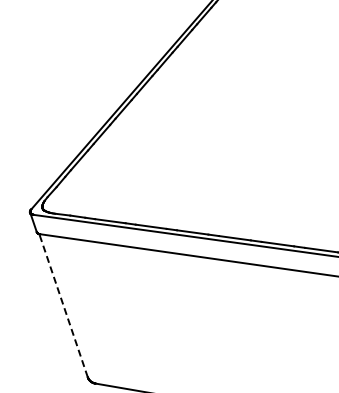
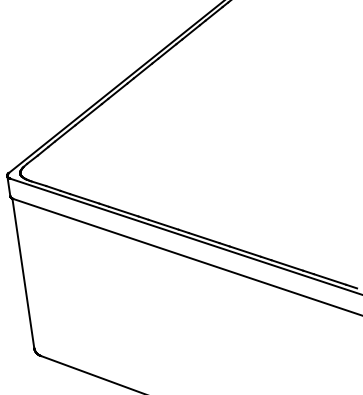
line: (63, 305) -> (23, 273), dashed -> solid

